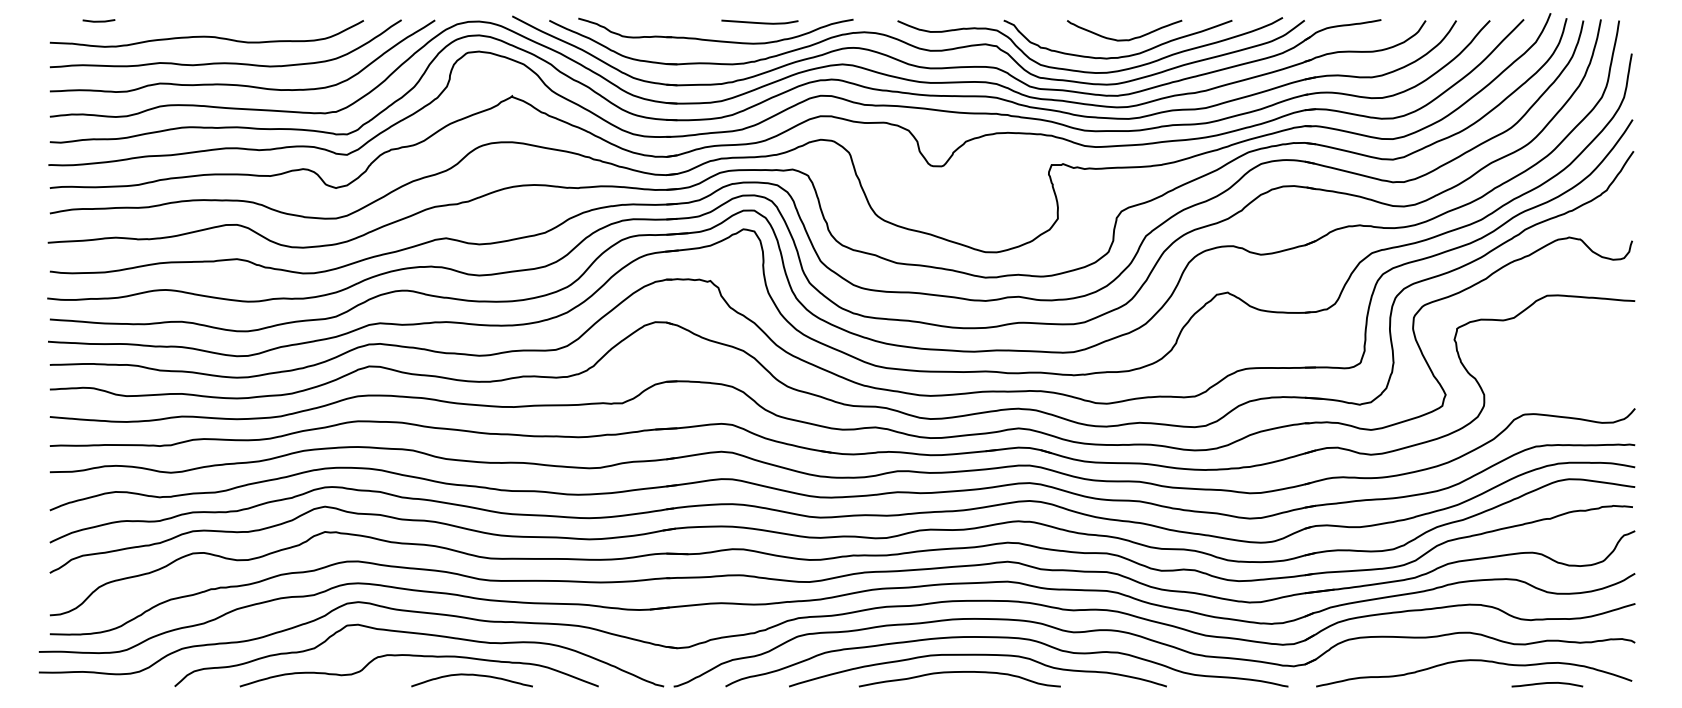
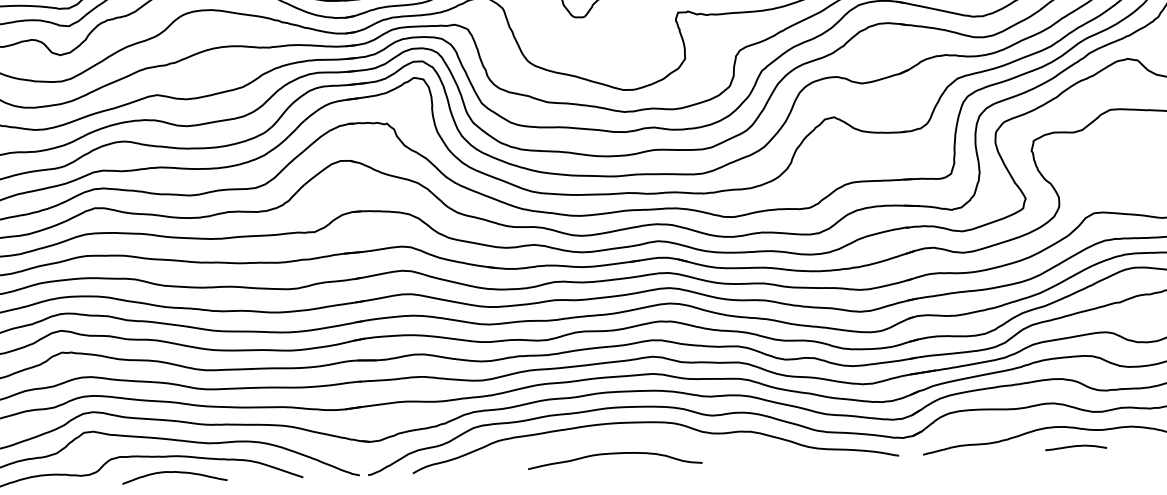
curve: (977, 655) -> (629, 438), removed
curve: (471, 675) -> (174, 472), moved
curve: (1547, 683) -> (1076, 446), moved

